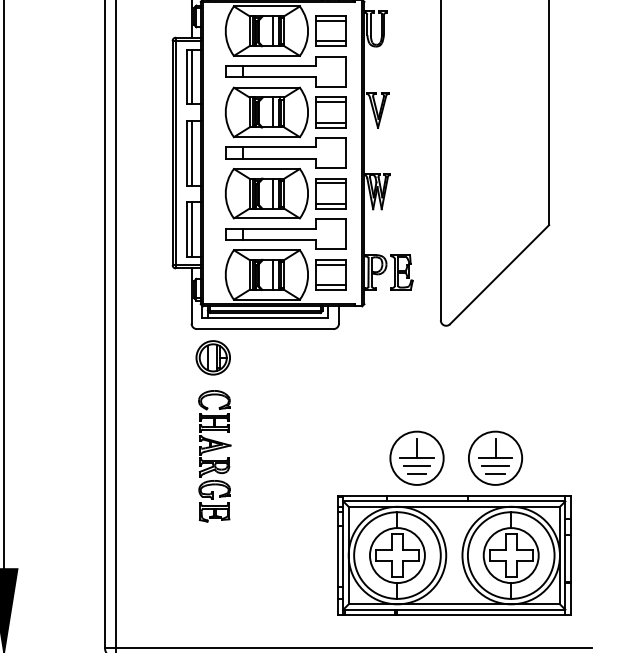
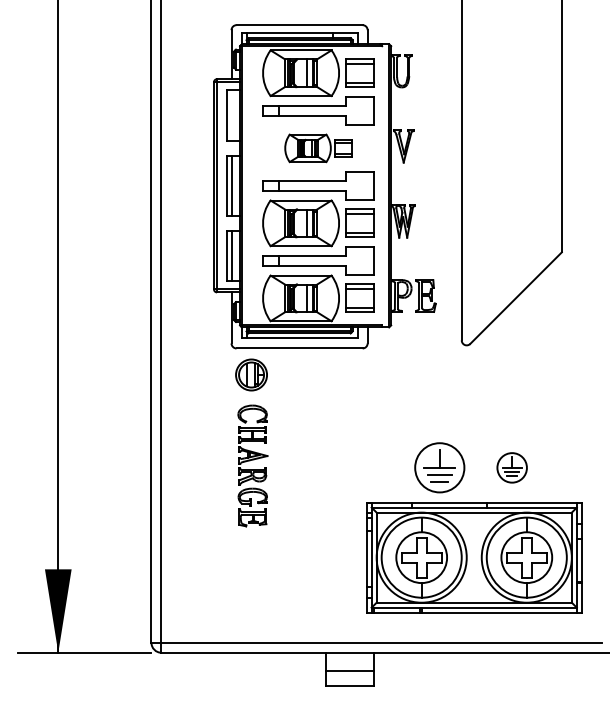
line: (191, 76) -> (231, 115), removed
part: (285, 112) -> (318, 148), size x0.6
part: (494, 457) -> (511, 467), size x0.6

